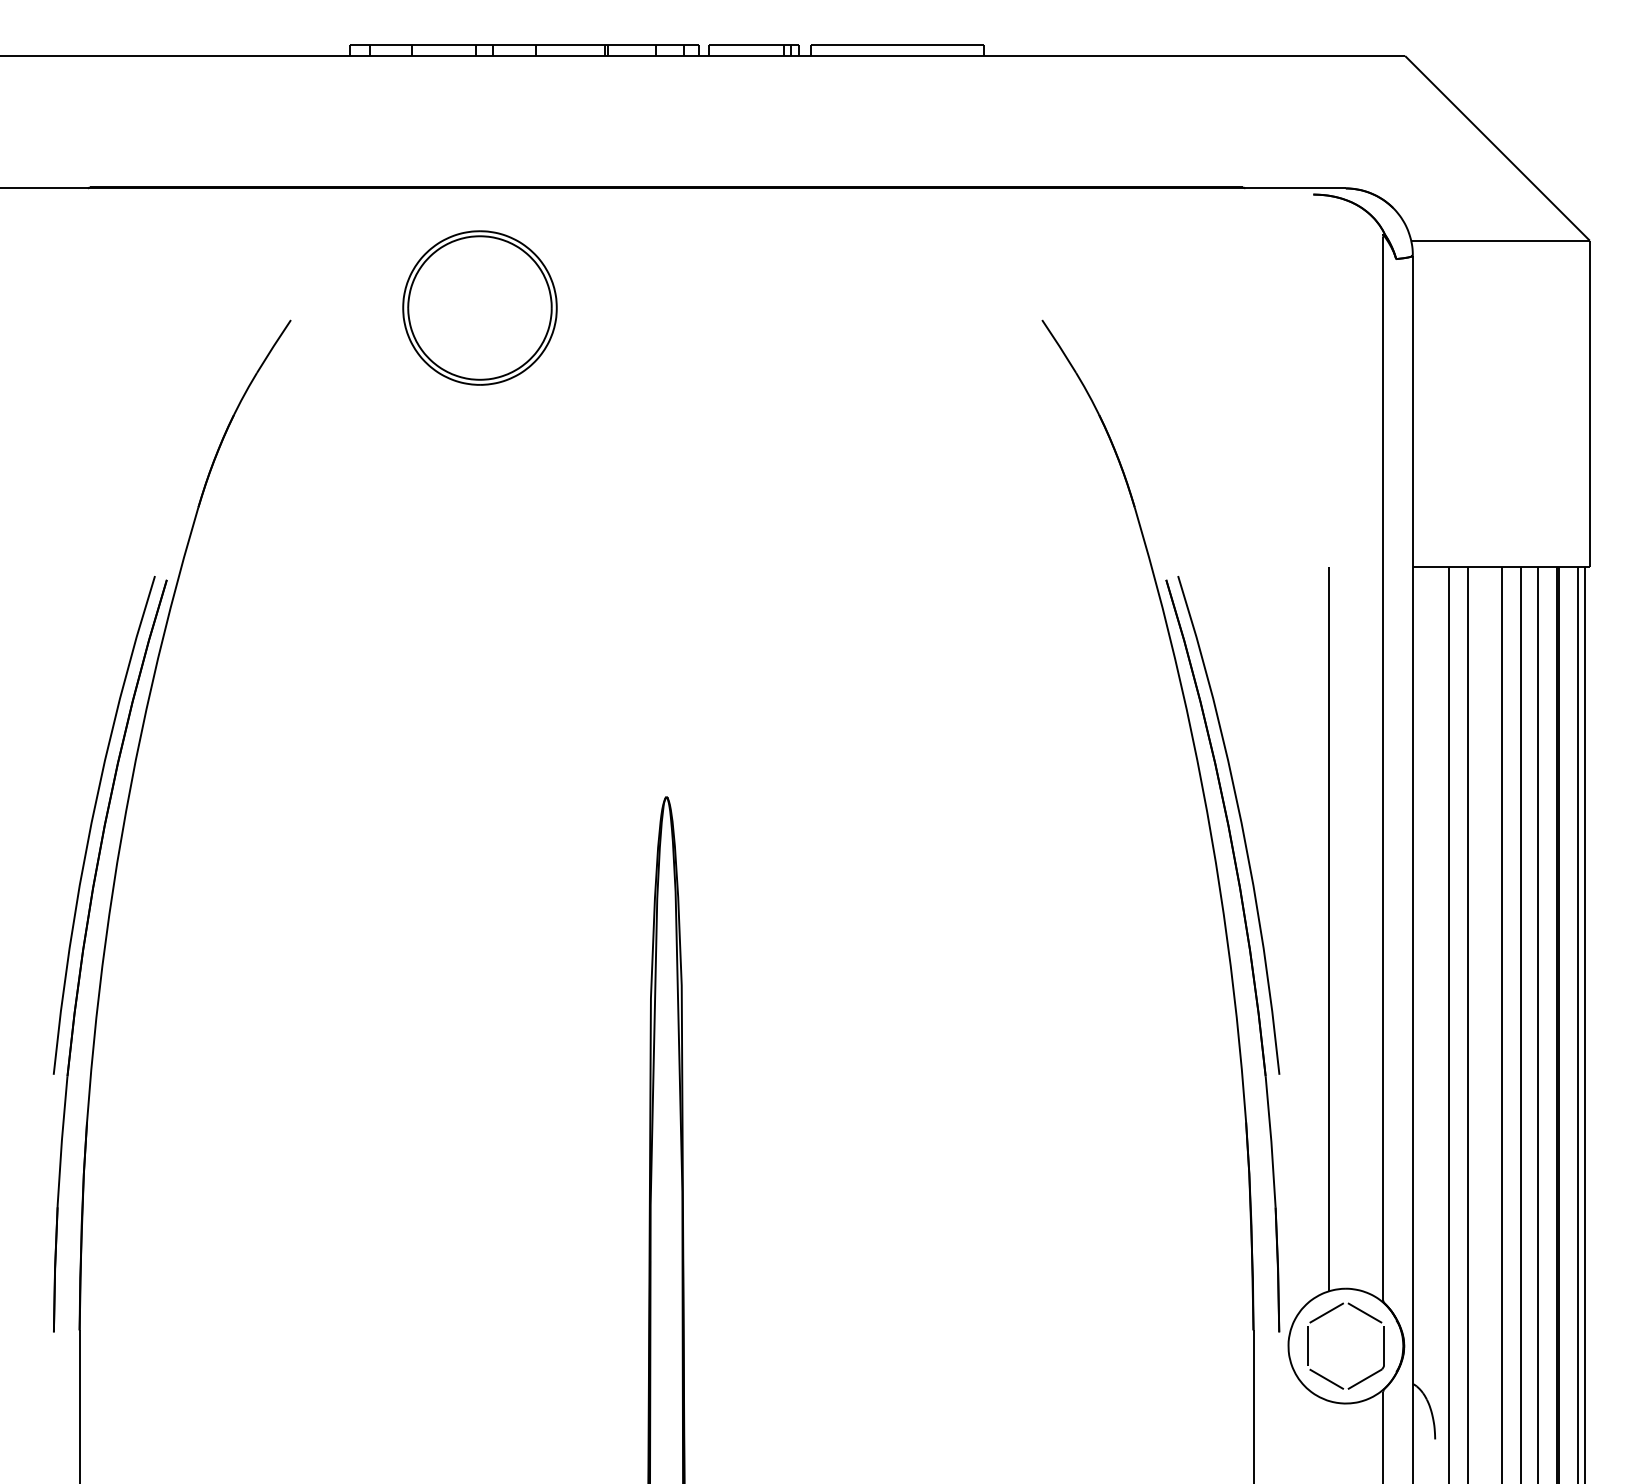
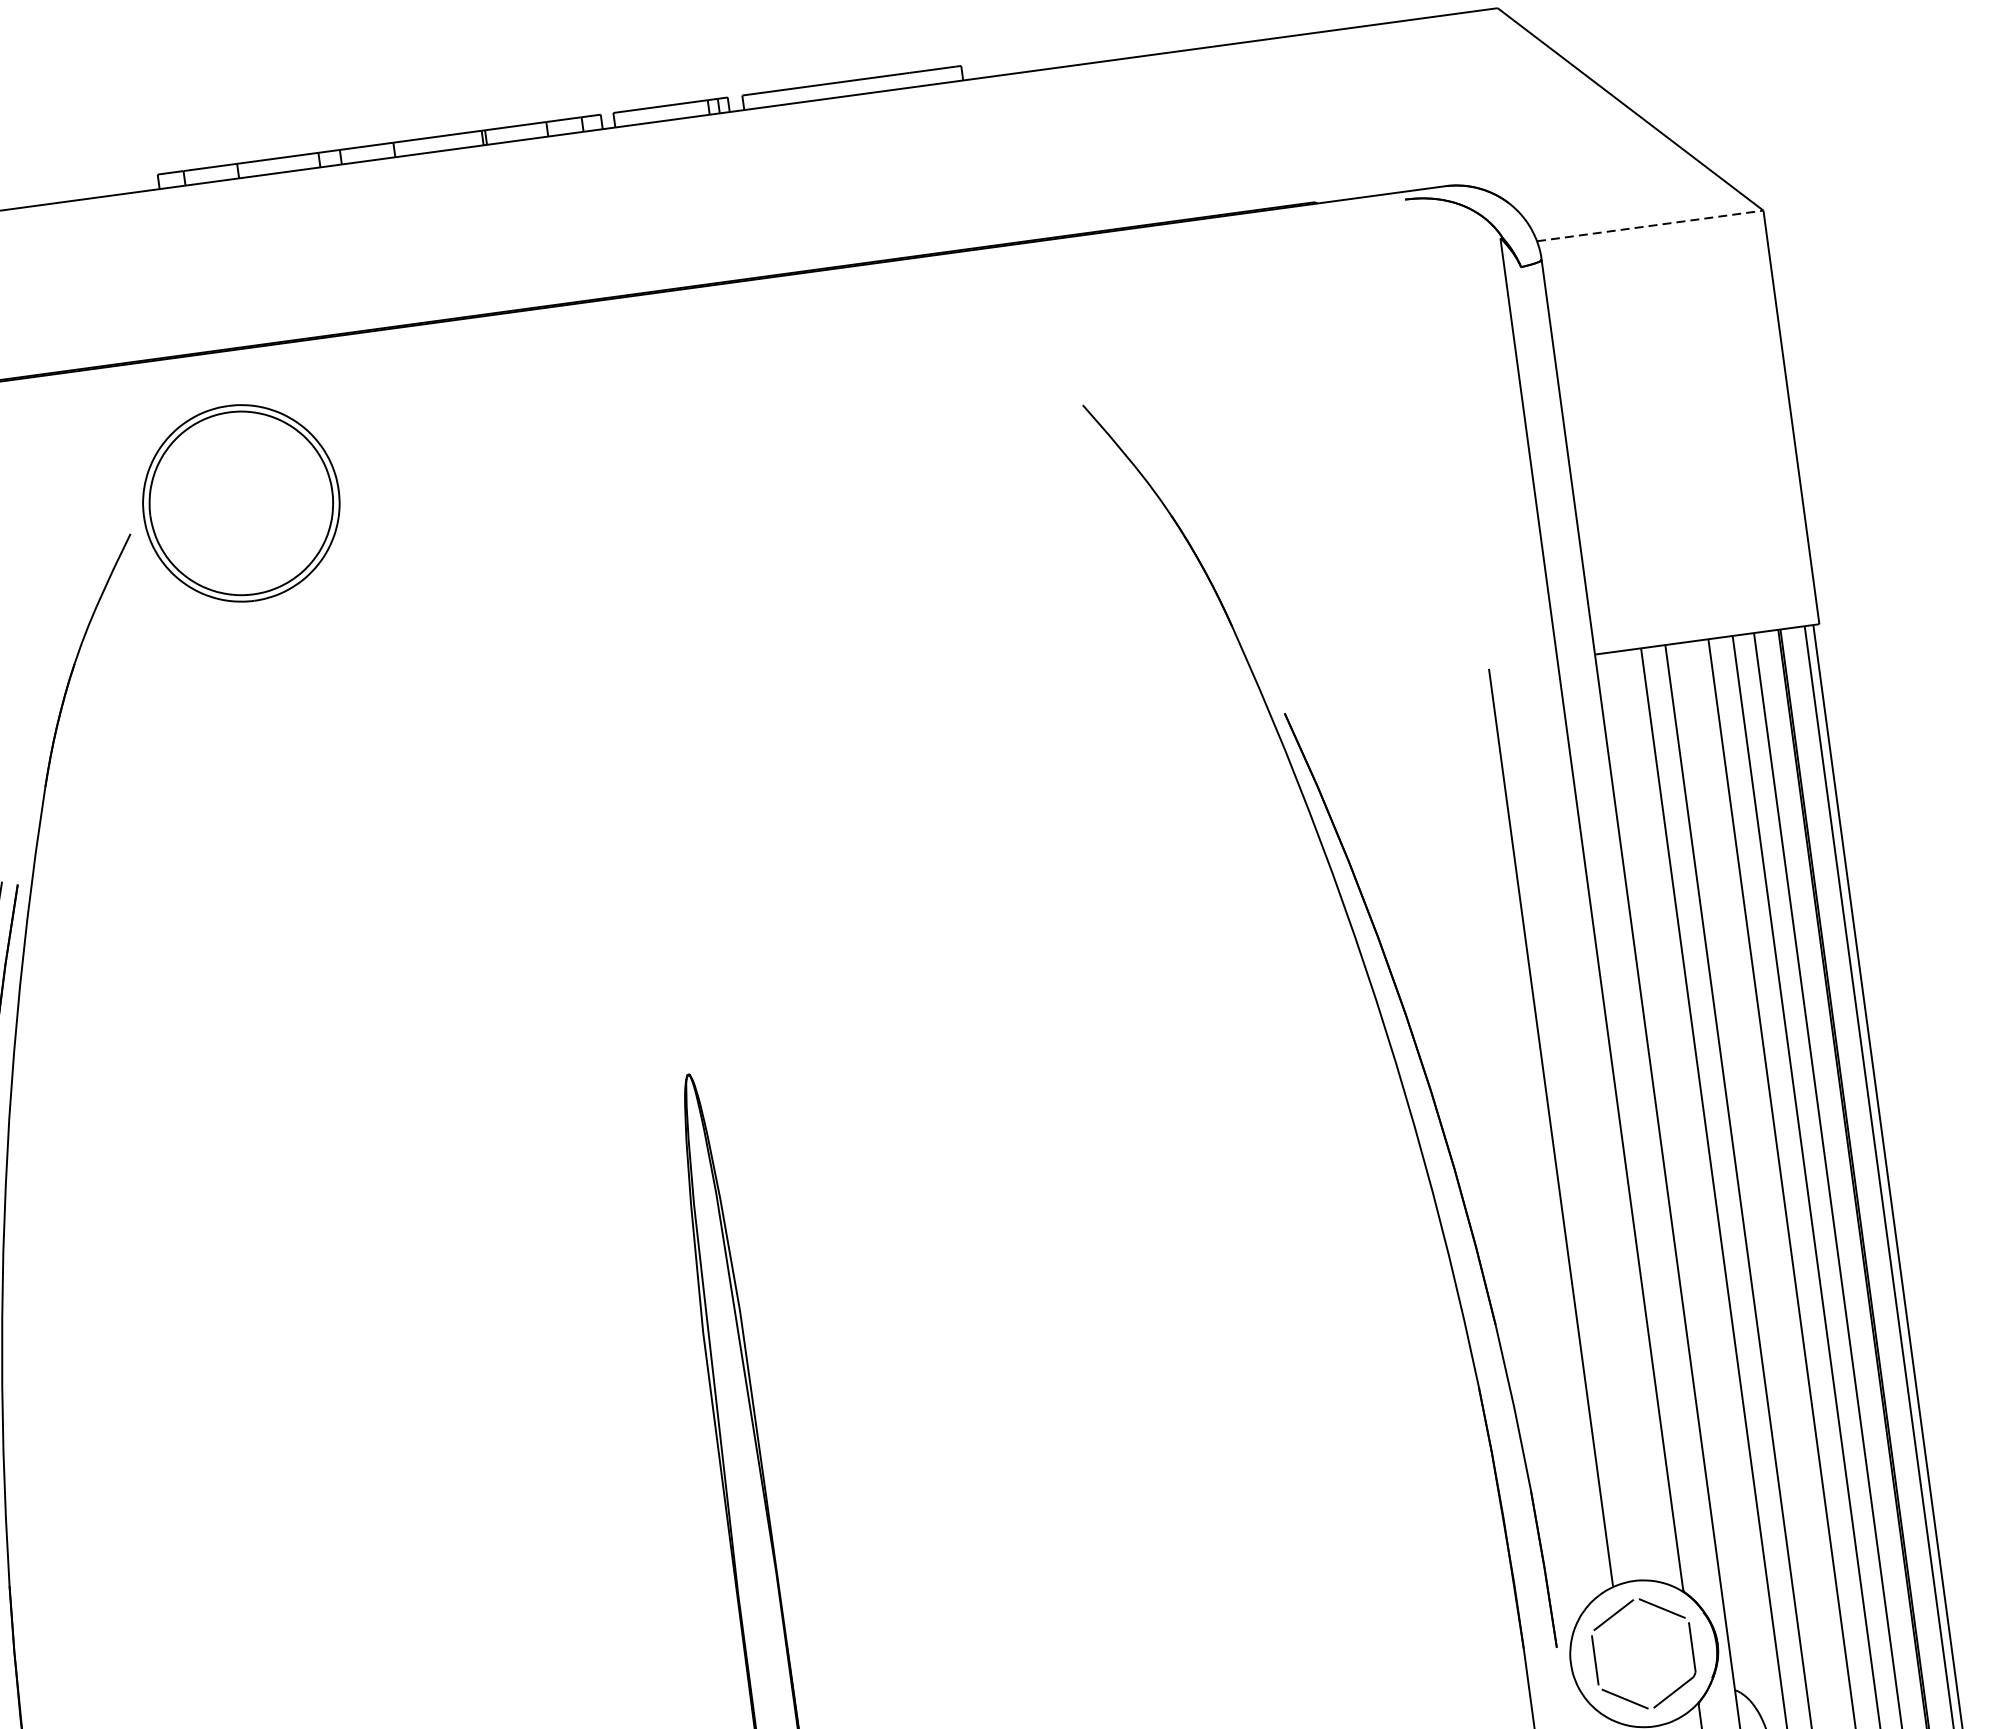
line: (1501, 240) -> (1651, 225), solid -> dashed
part: (479, 307) -> (240, 502), moved
curve: (1240, 823) -> (1420, 1009), removed

